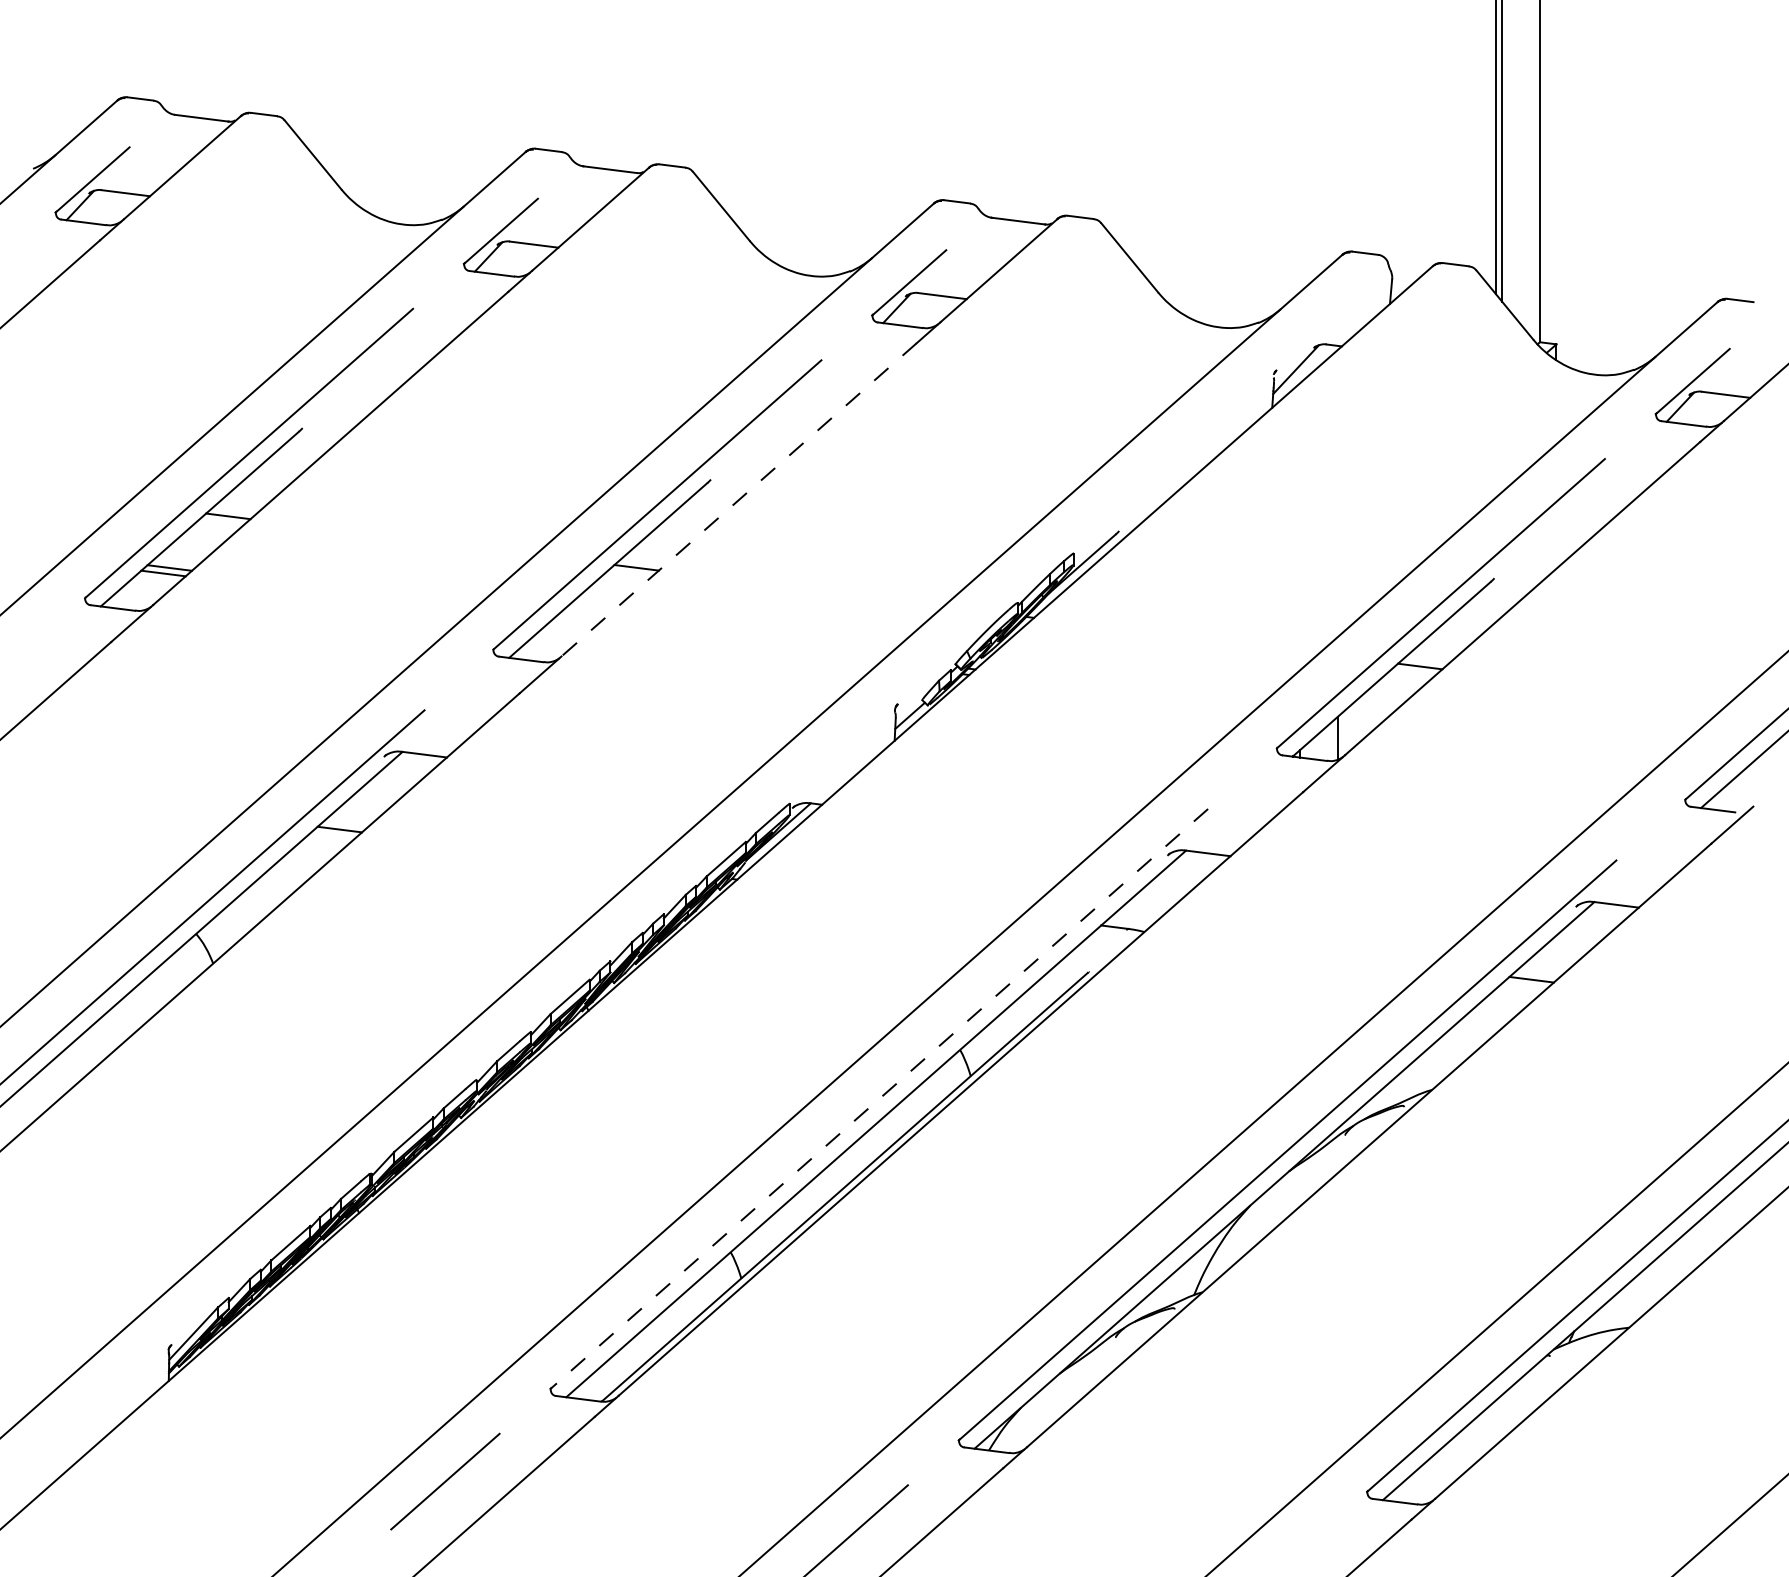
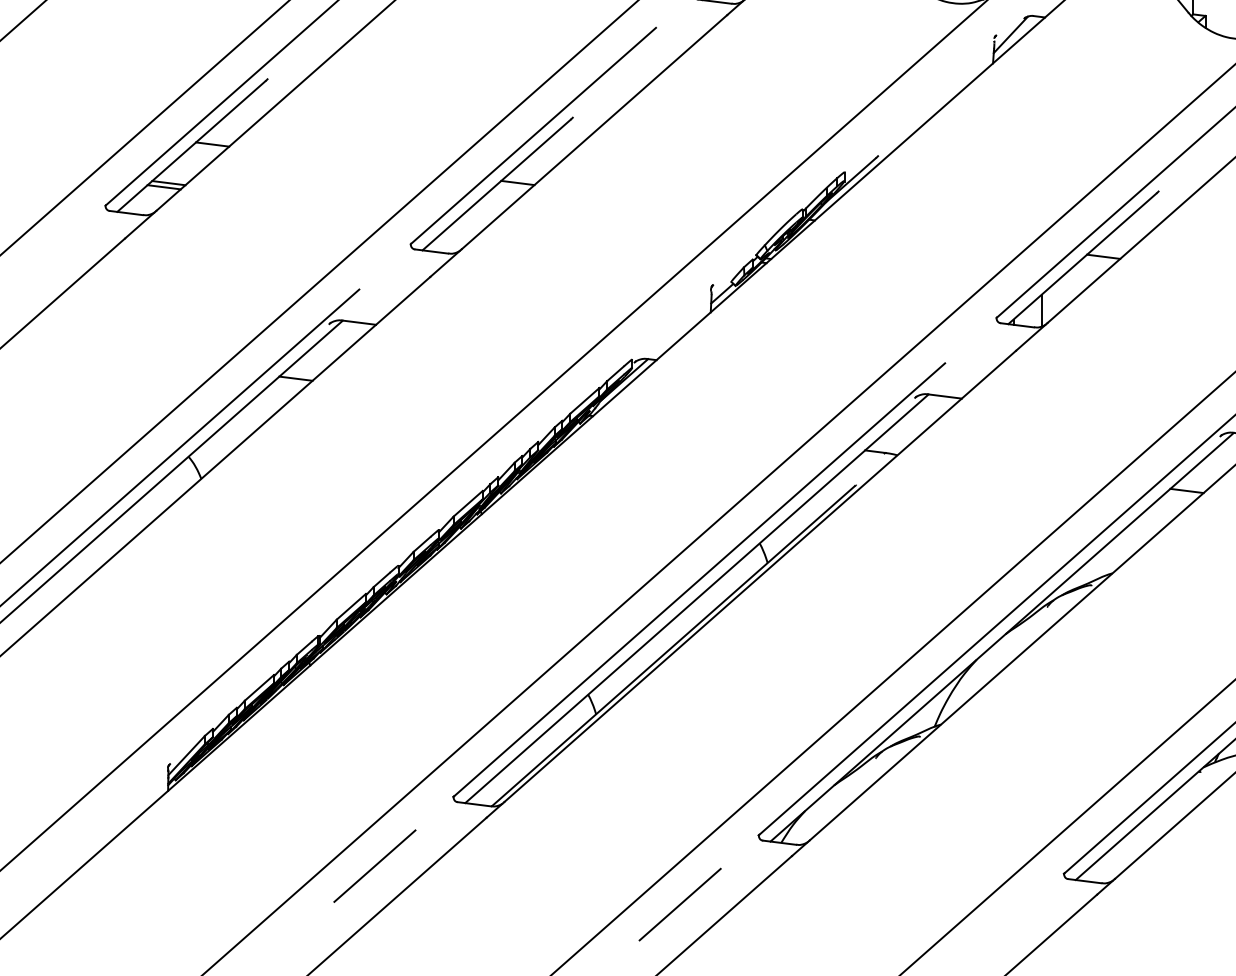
line: (739, 499) -> (594, 131), dashed -> solid
line: (878, 1099) -> (698, 580), dashed -> solid

